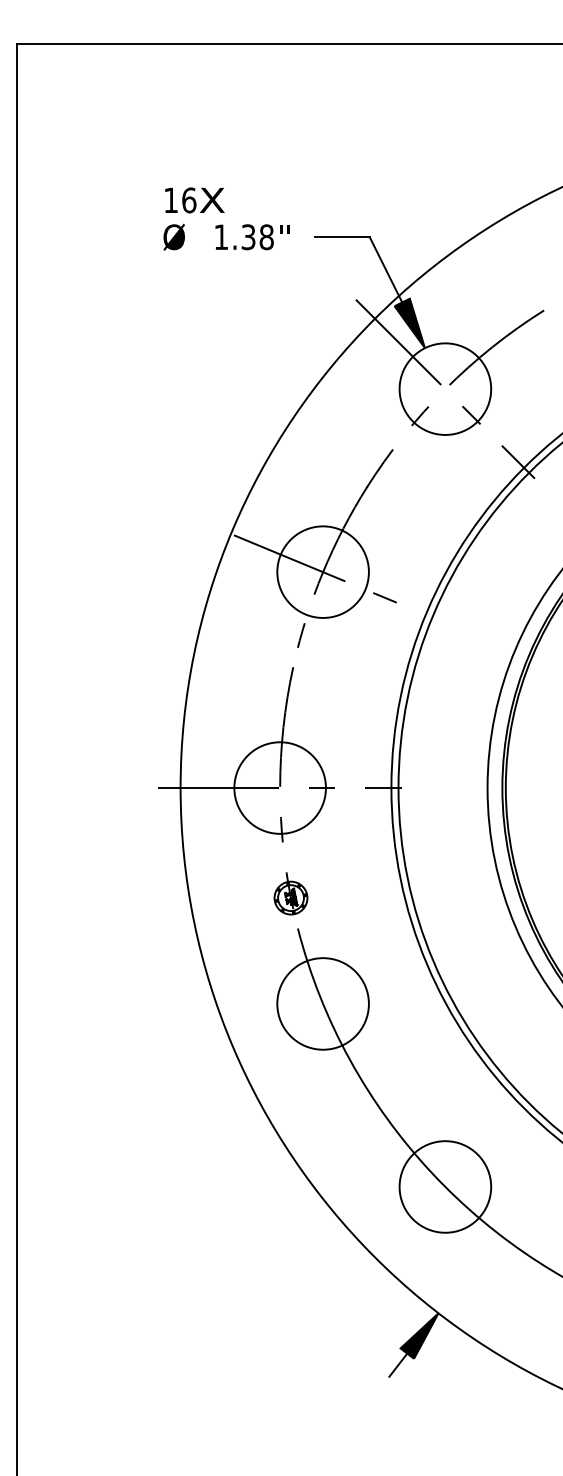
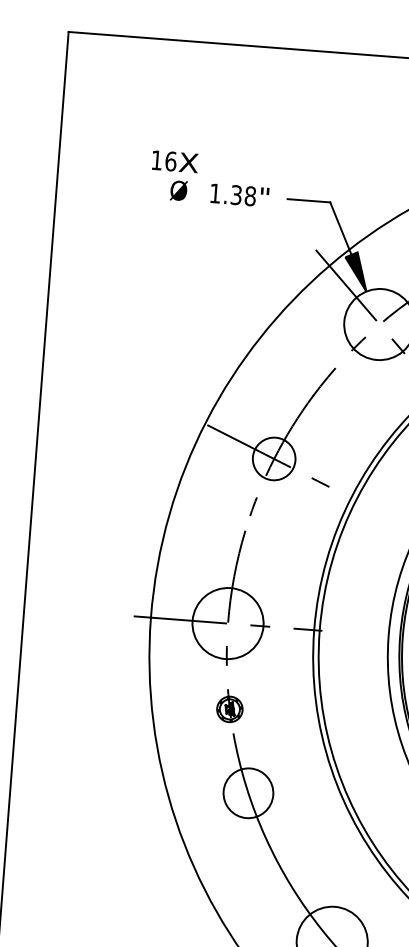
text: (194, 200) -> (175, 161), moved
circle: (322, 571) -> (273, 458), size x0.6
circle: (322, 1003) -> (248, 792), size x0.7

